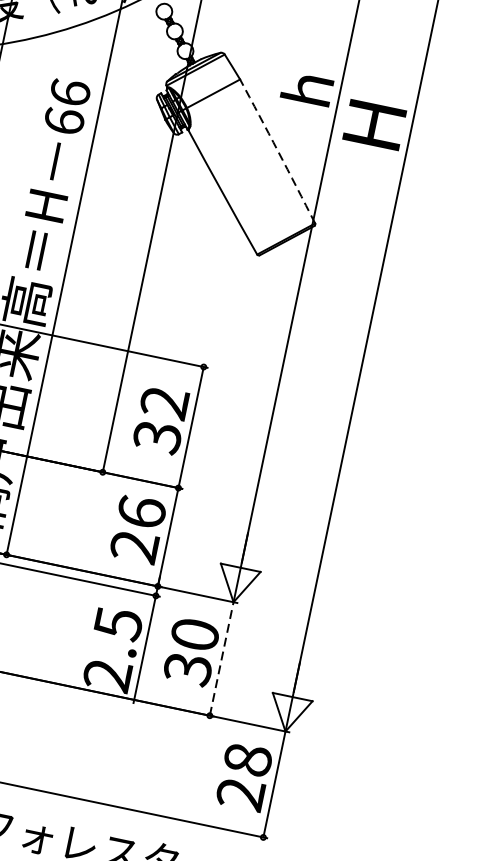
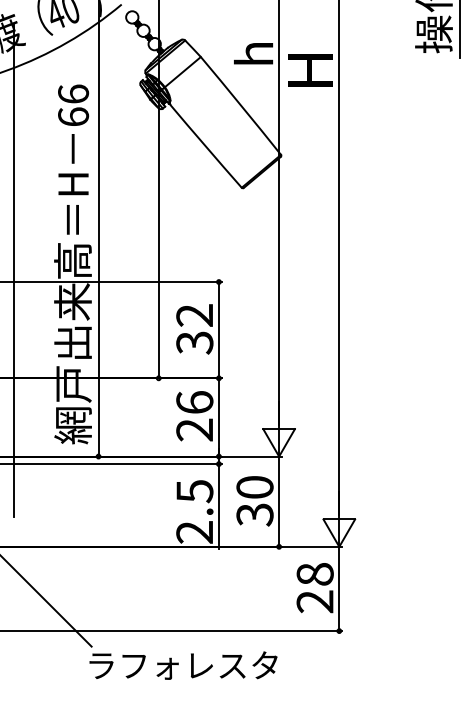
arc: (278, 151) -> (241, 105), dashed -> solid
line: (222, 658) -> (279, 501), dashed -> solid

